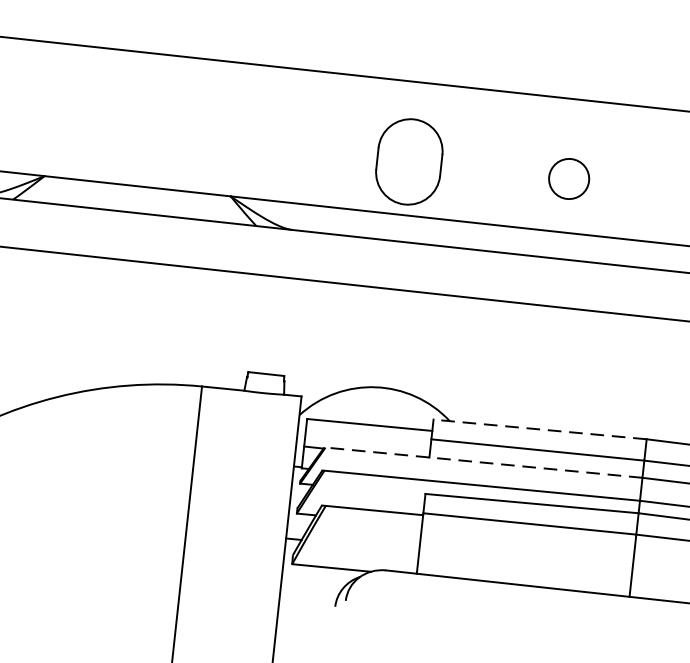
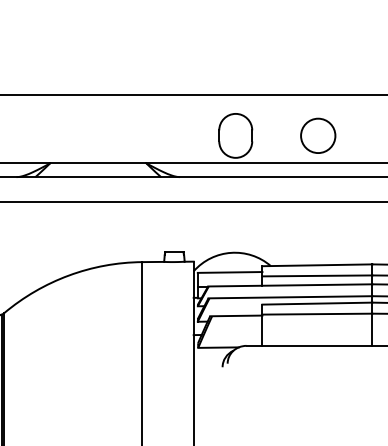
circle: (569, 178) -> (318, 135), size x1.67
line: (540, 429) -> (317, 265), dashed -> solid
line: (481, 462) -> (289, 285), dashed -> solid

